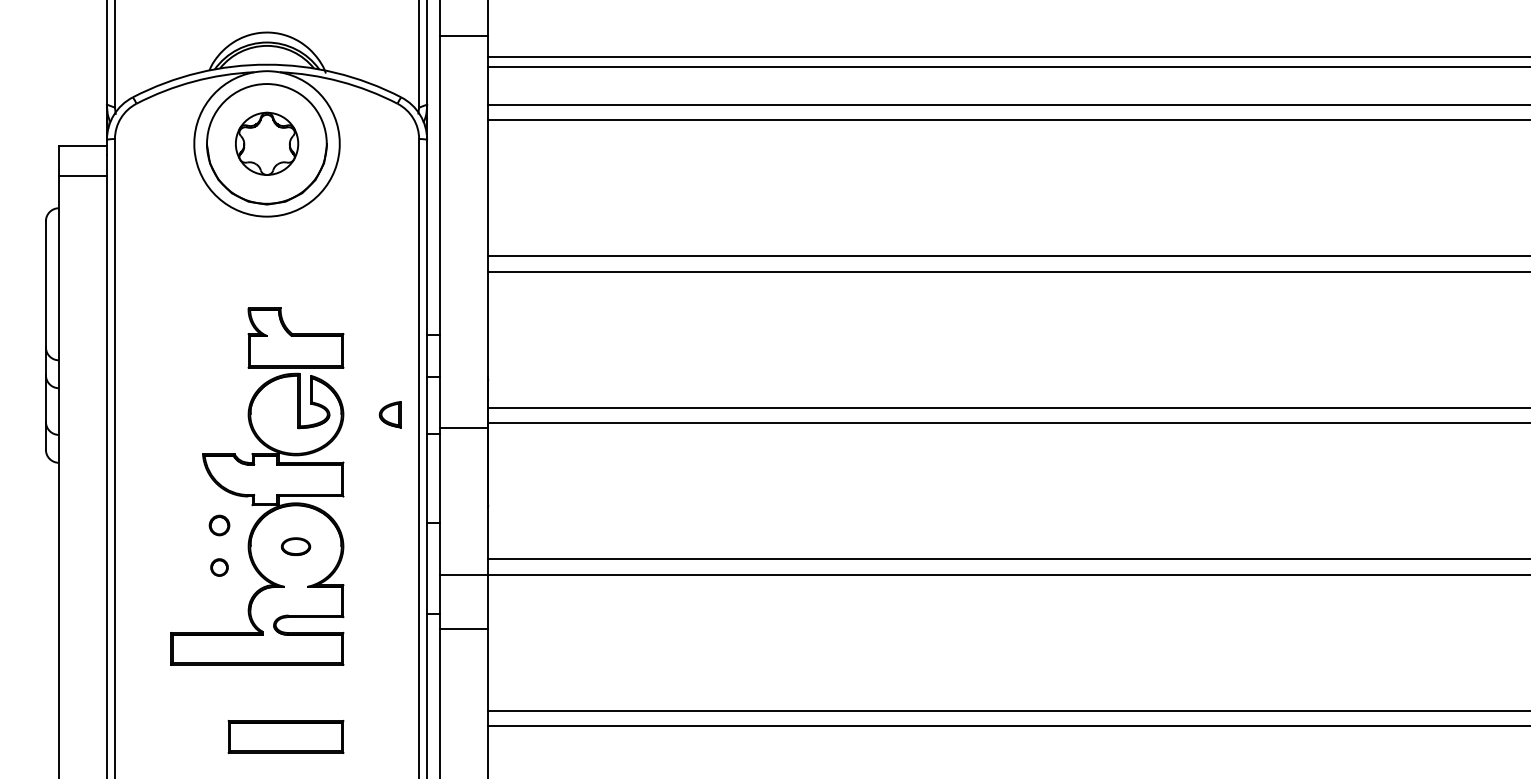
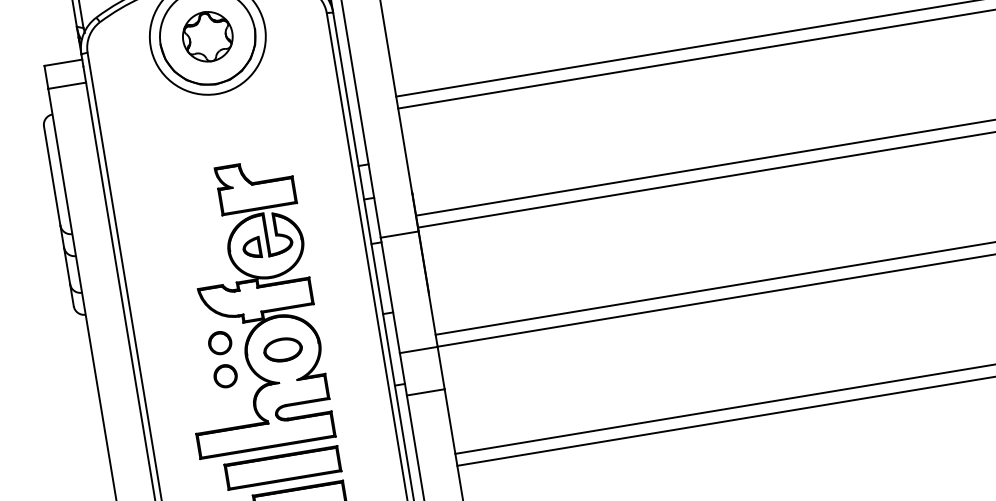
part: (389, 414) -> (251, 248), moved
part: (219, 525) -> (220, 343), size x1.43
part: (295, 546) -> (282, 349), size x1.67
part: (219, 567) -> (225, 376), size x1.67
part: (271, 692) -> (282, 467), added

